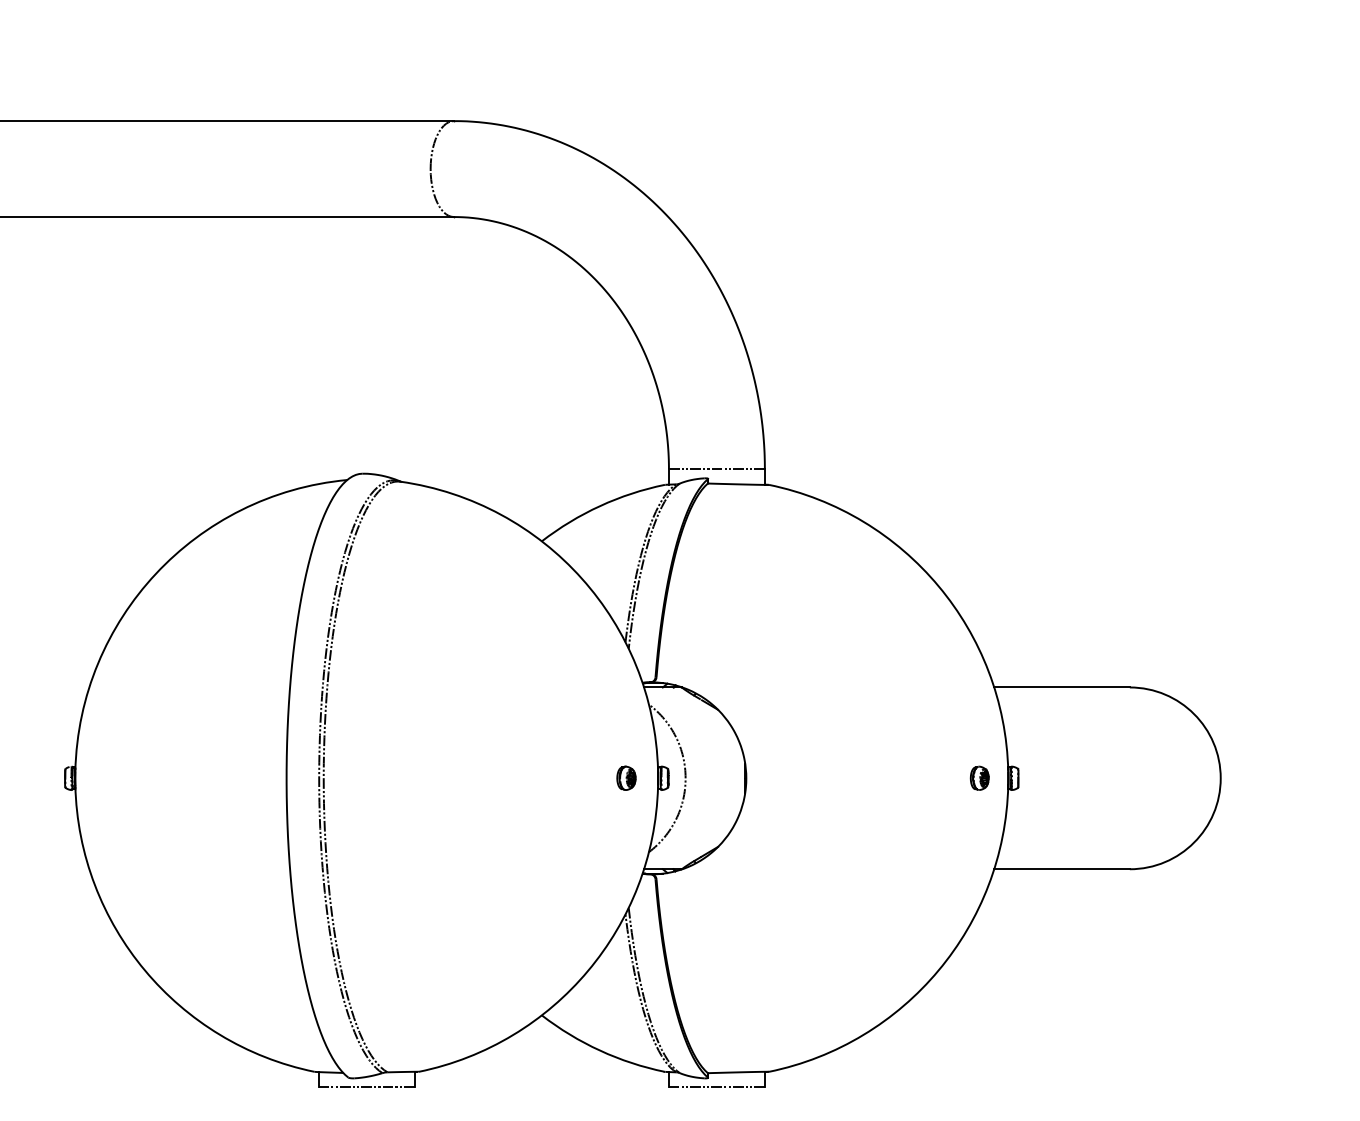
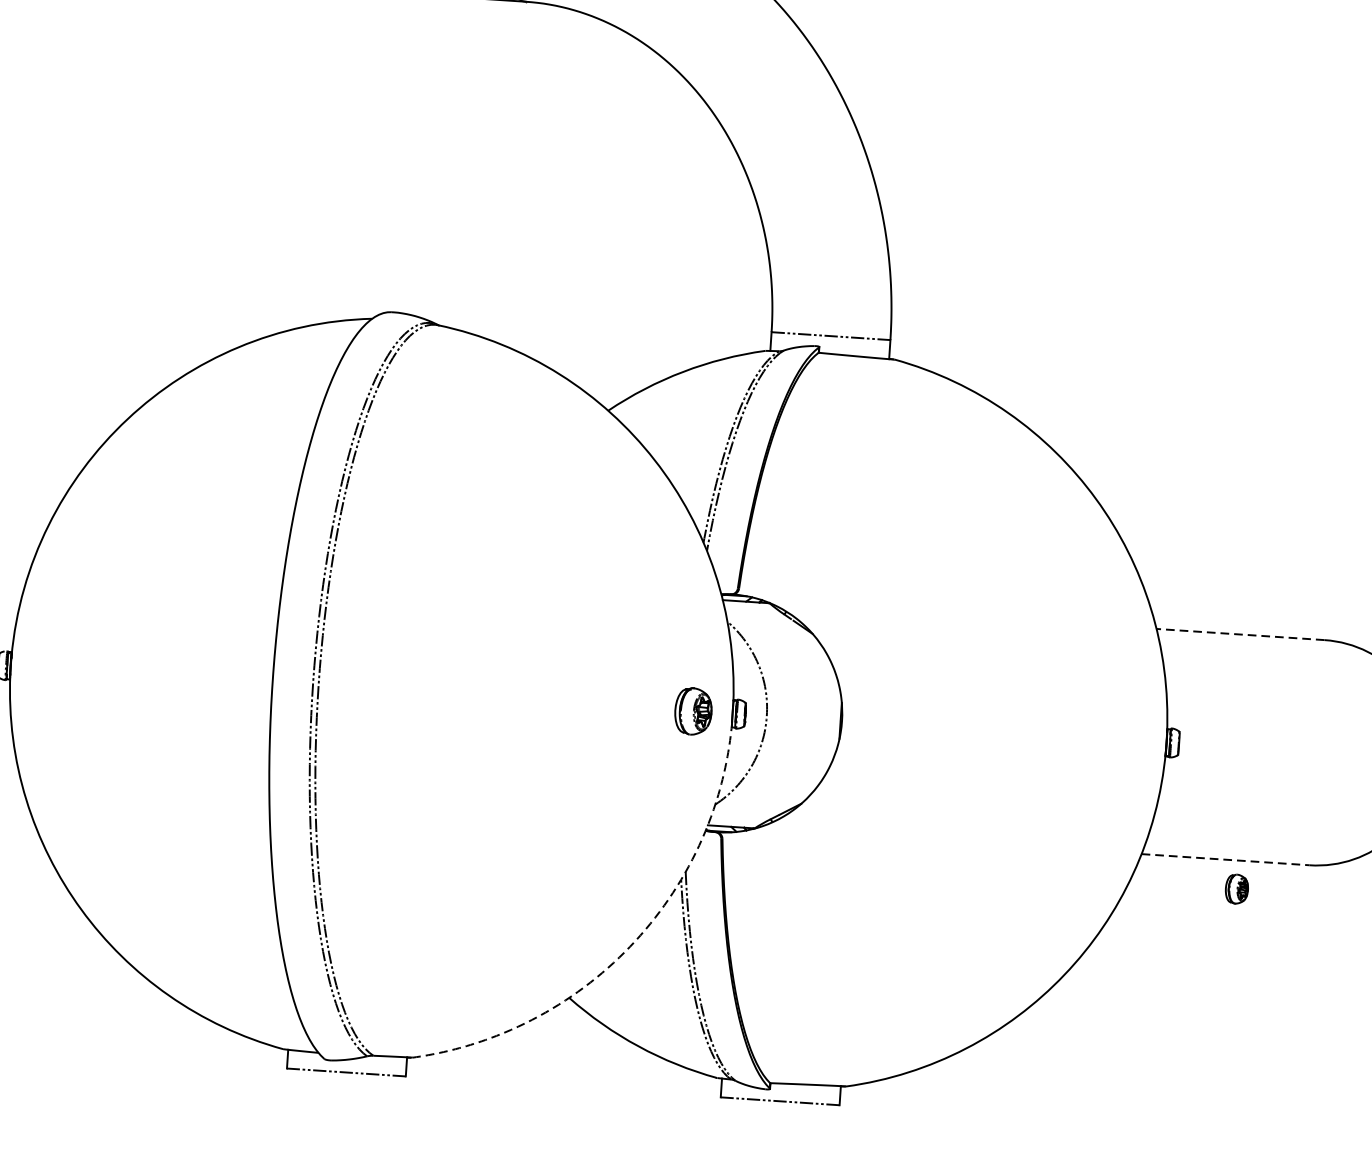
line: (1062, 687) -> (1241, 634), solid -> dashed
part: (626, 777) -> (693, 710), size x1.6
part: (979, 777) -> (1236, 888), moved
line: (1062, 869) -> (1226, 860), solid -> dashed
arc: (588, 970) -> (630, 946), solid -> dashed

